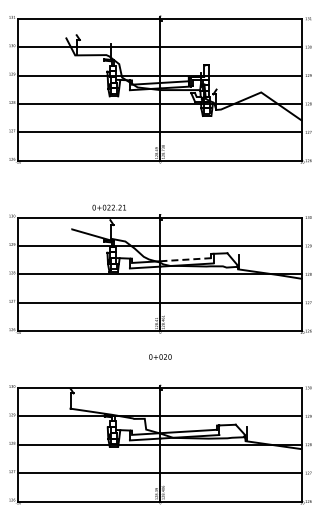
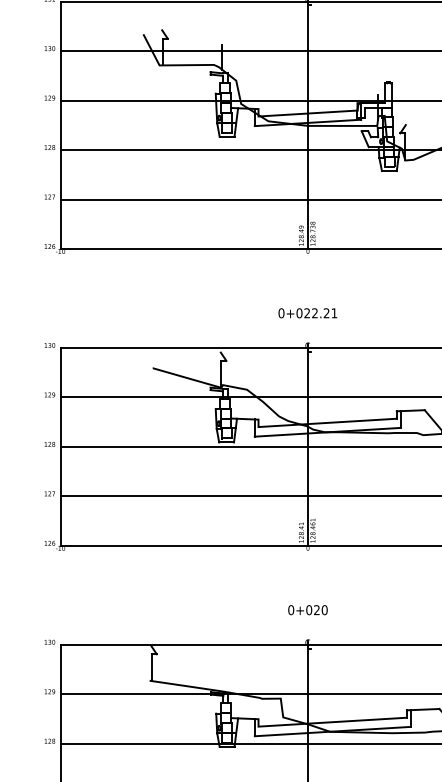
text: (108, 207) -> (306, 313), moved
line: (185, 259) -> (351, 421), dashed -> solid
text: (160, 356) -> (308, 609), moved

